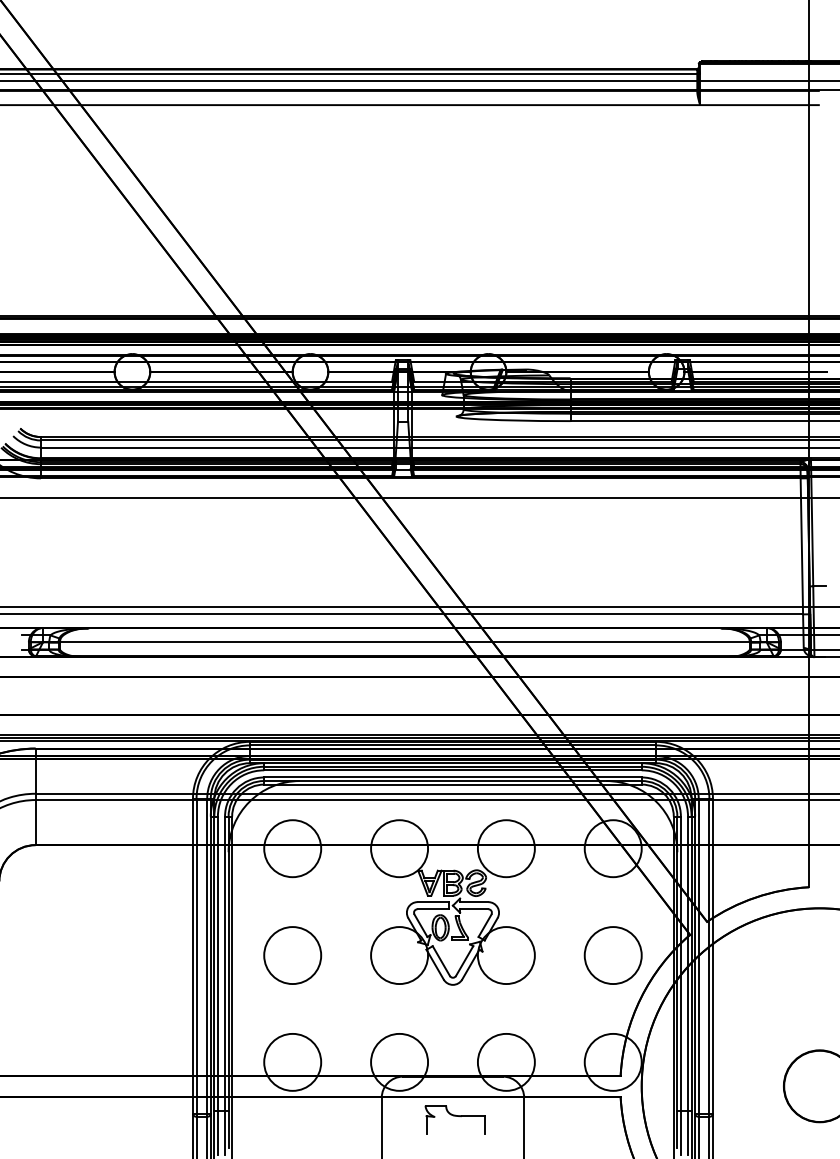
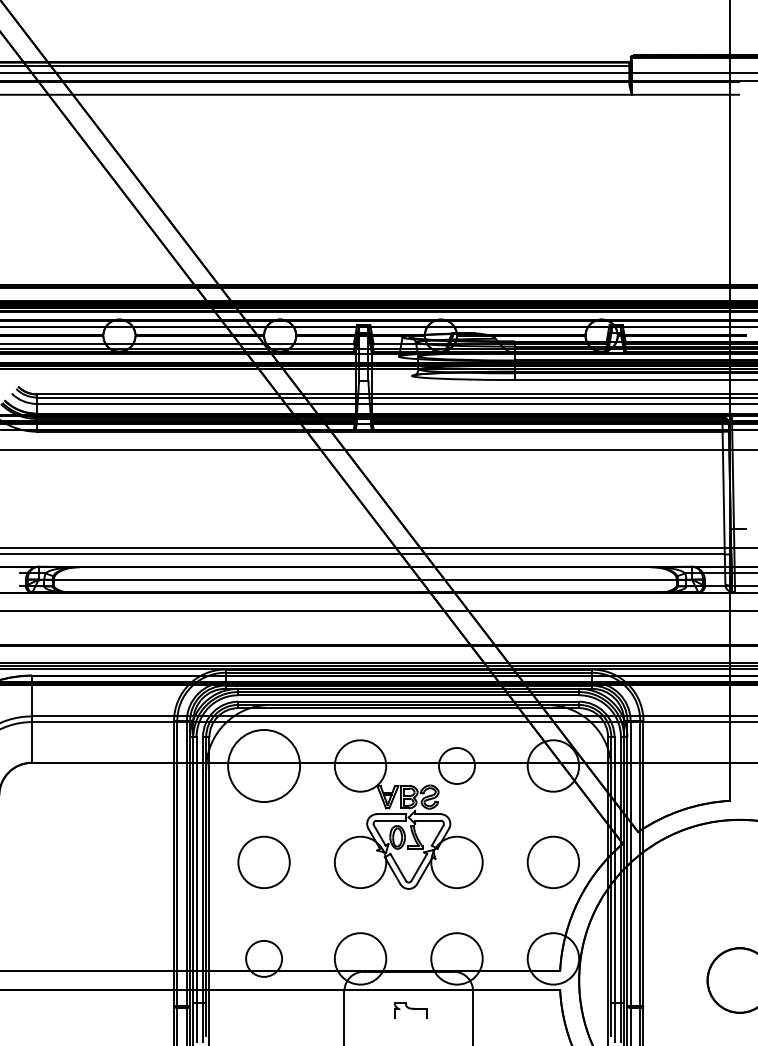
circle: (292, 848) -> (263, 765), size x1.4
circle: (505, 848) -> (456, 765), size x0.7
circle: (292, 1061) -> (263, 958), size x0.7
part: (454, 1119) -> (410, 1010), size x0.6

